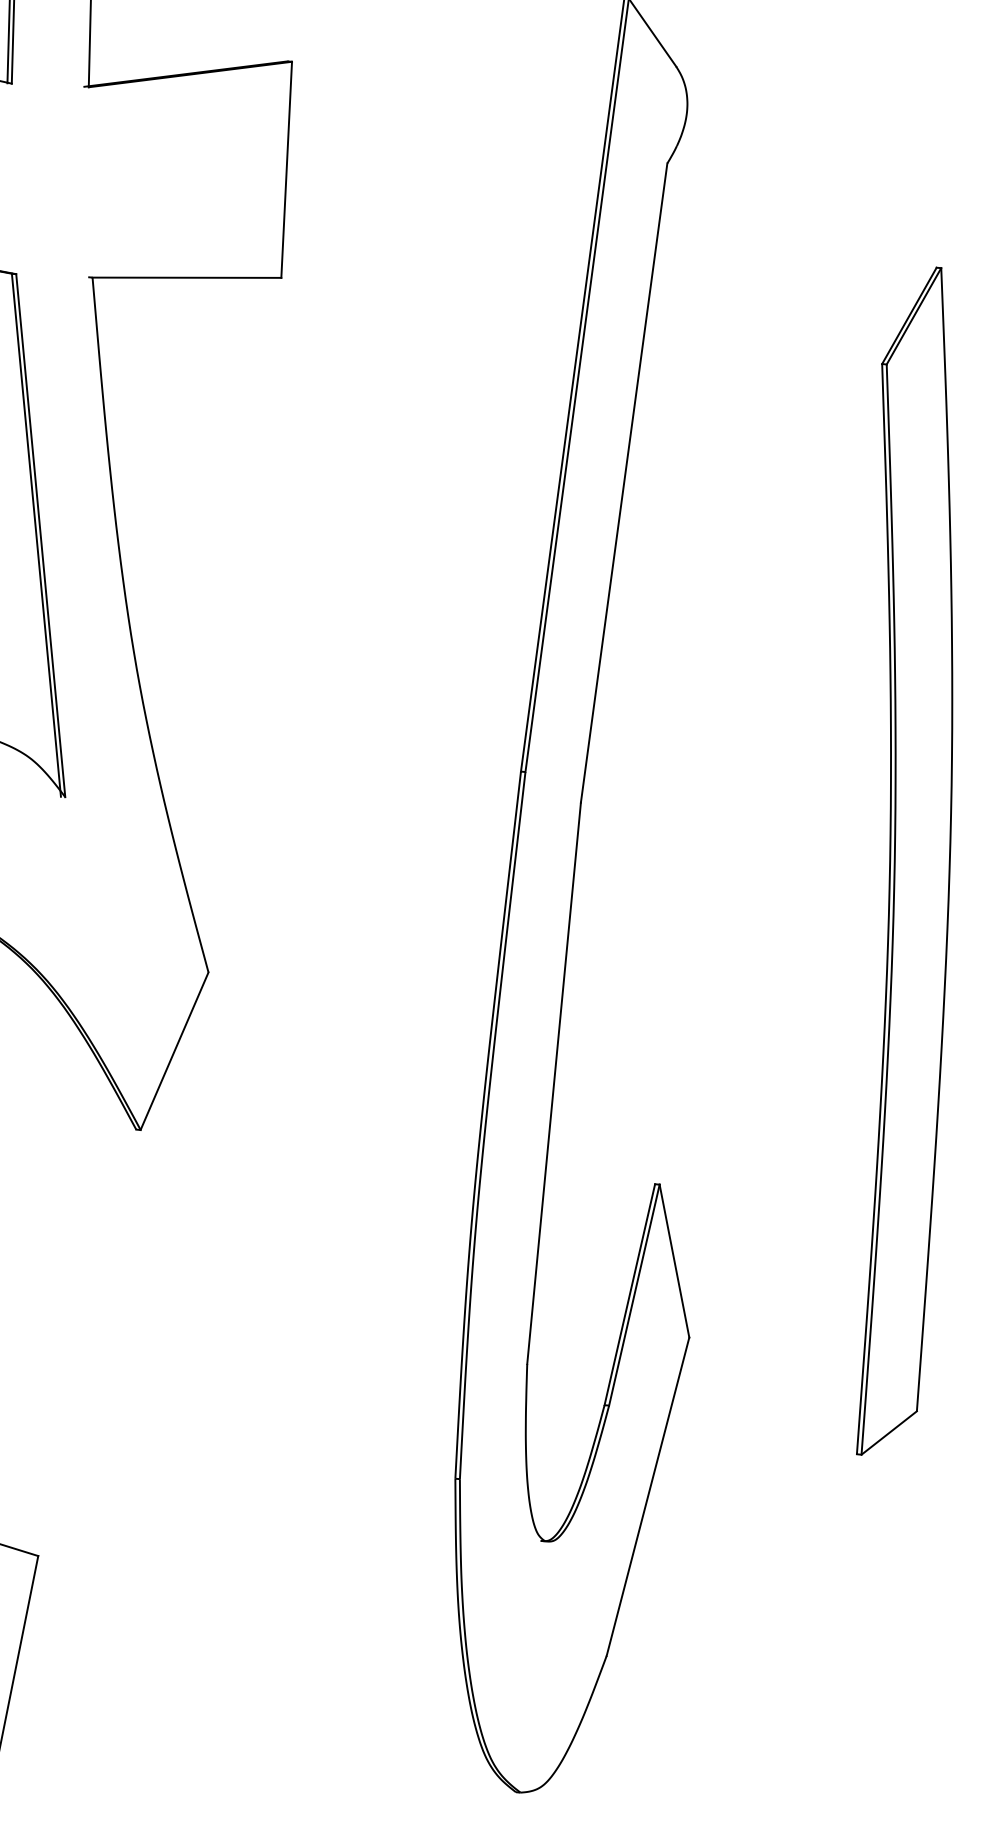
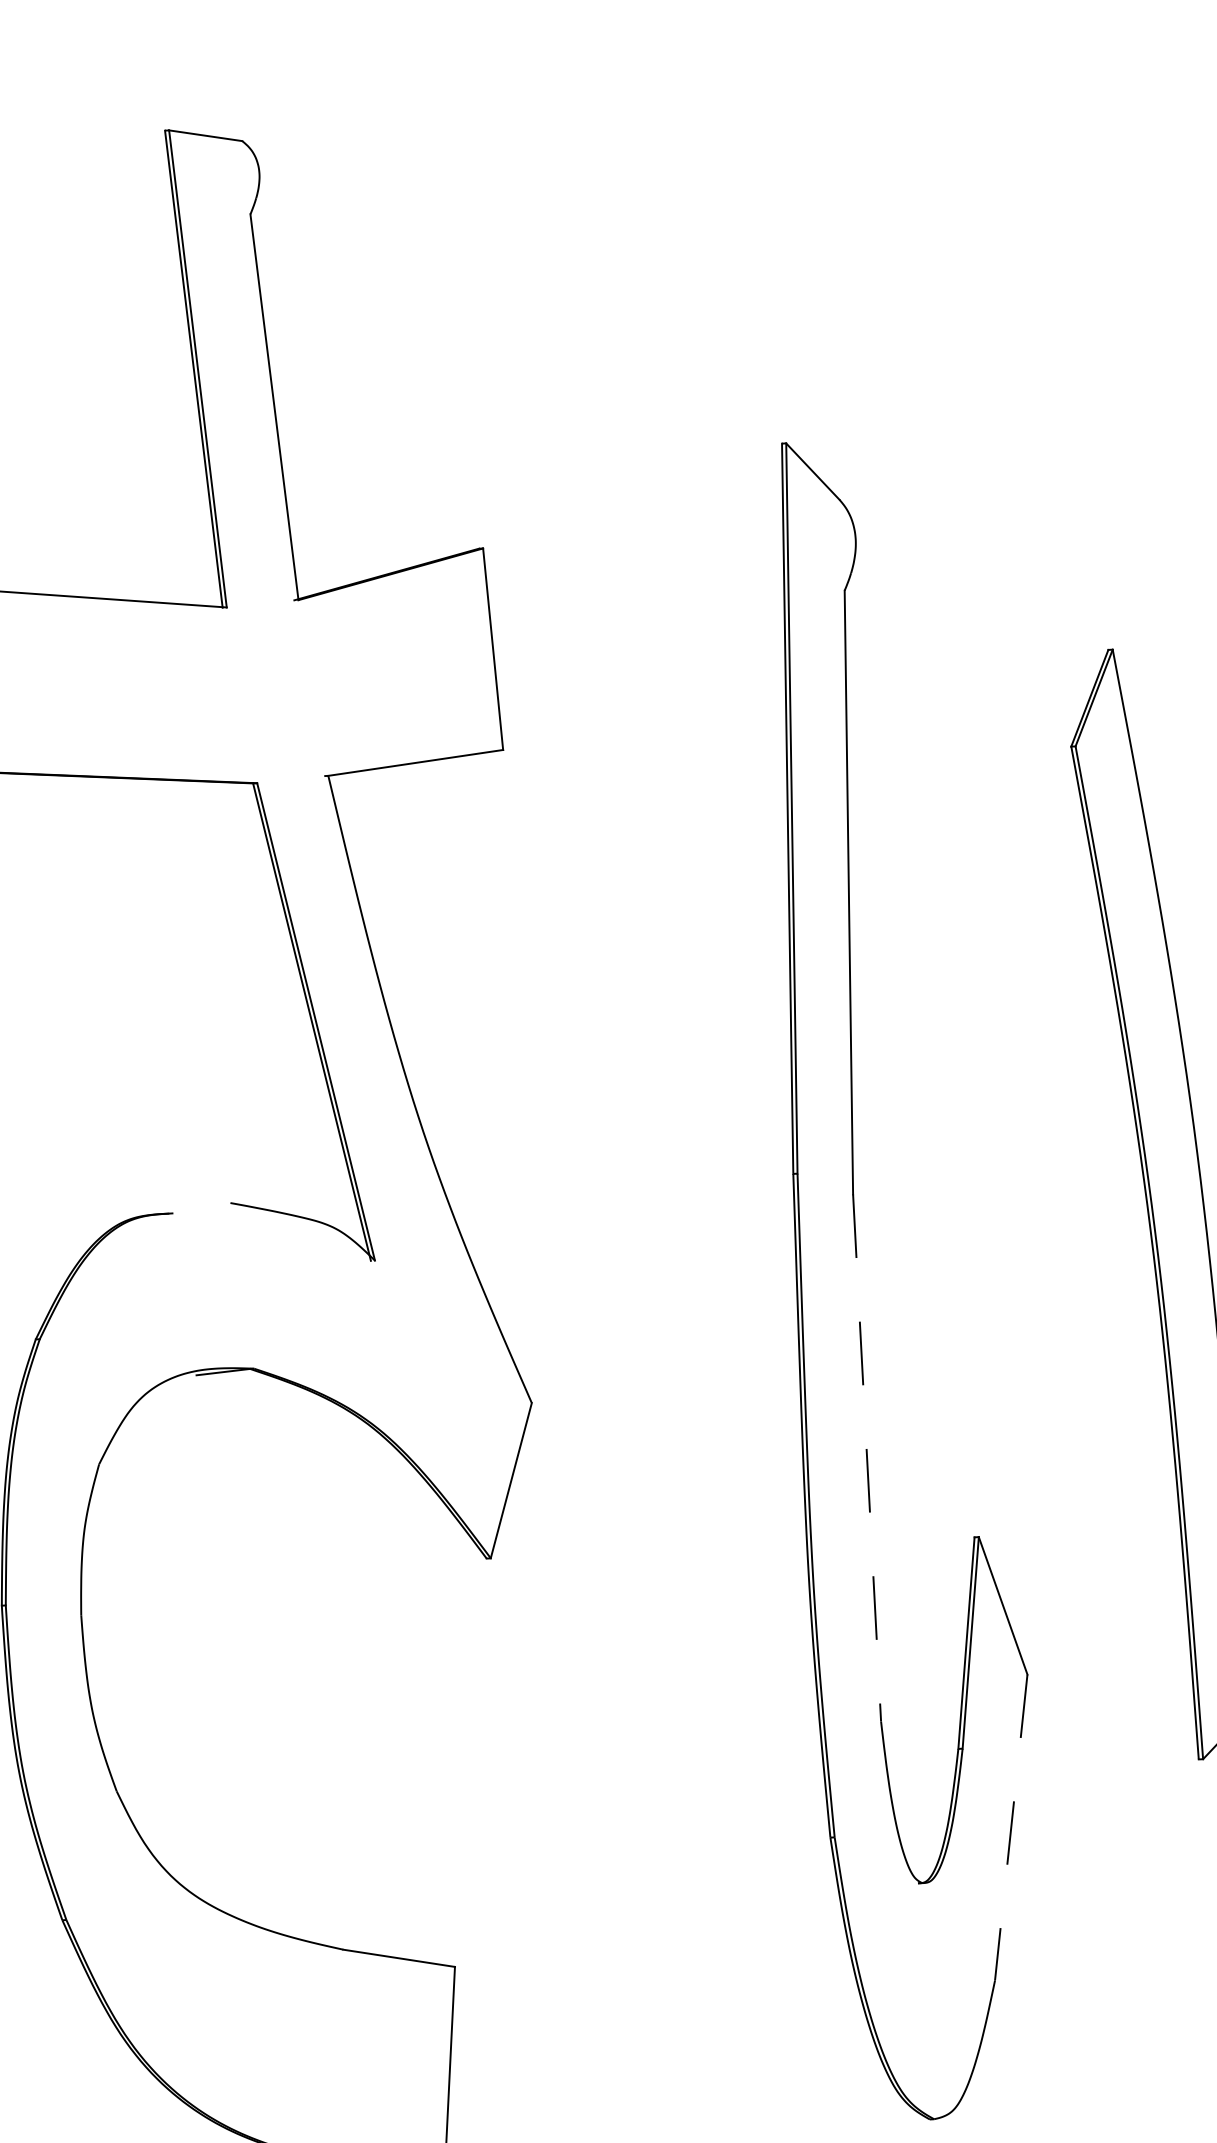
line: (554, 1082) -> (867, 1457), solid -> dashed
line: (648, 1496) -> (1011, 1827), solid -> dashed

